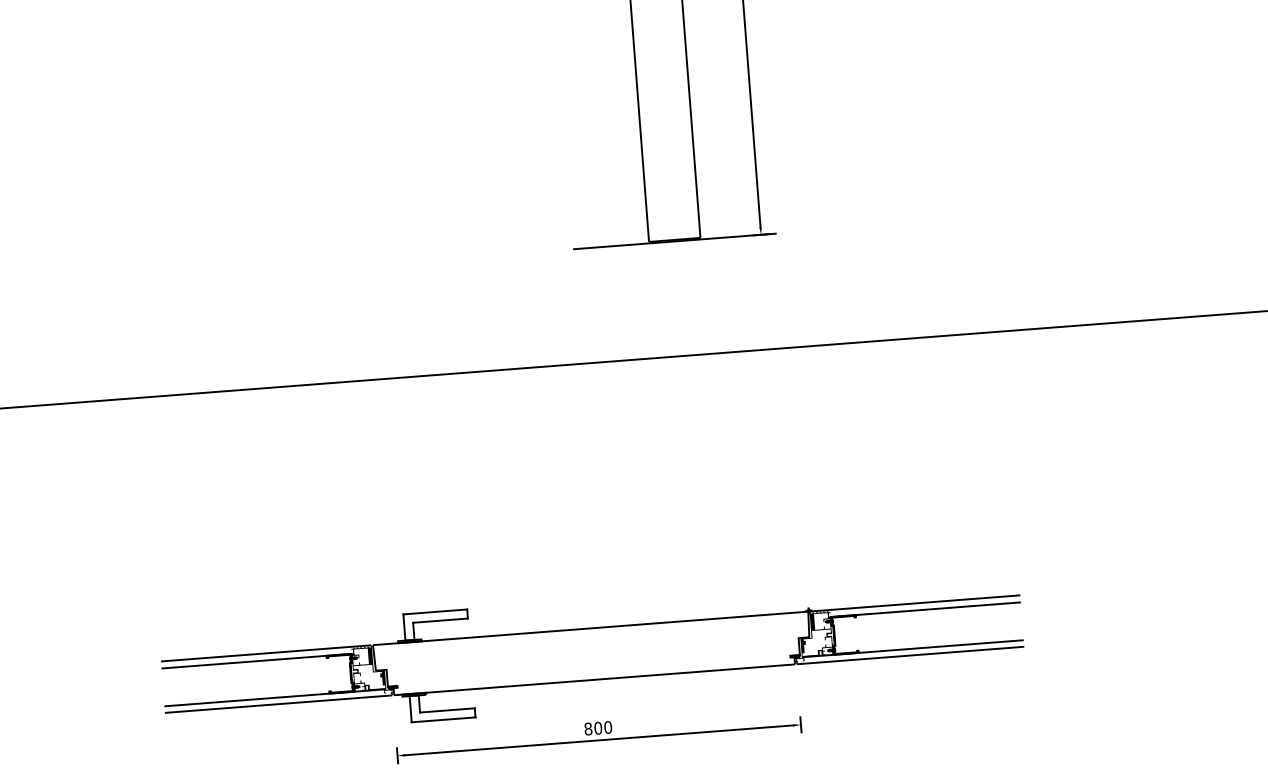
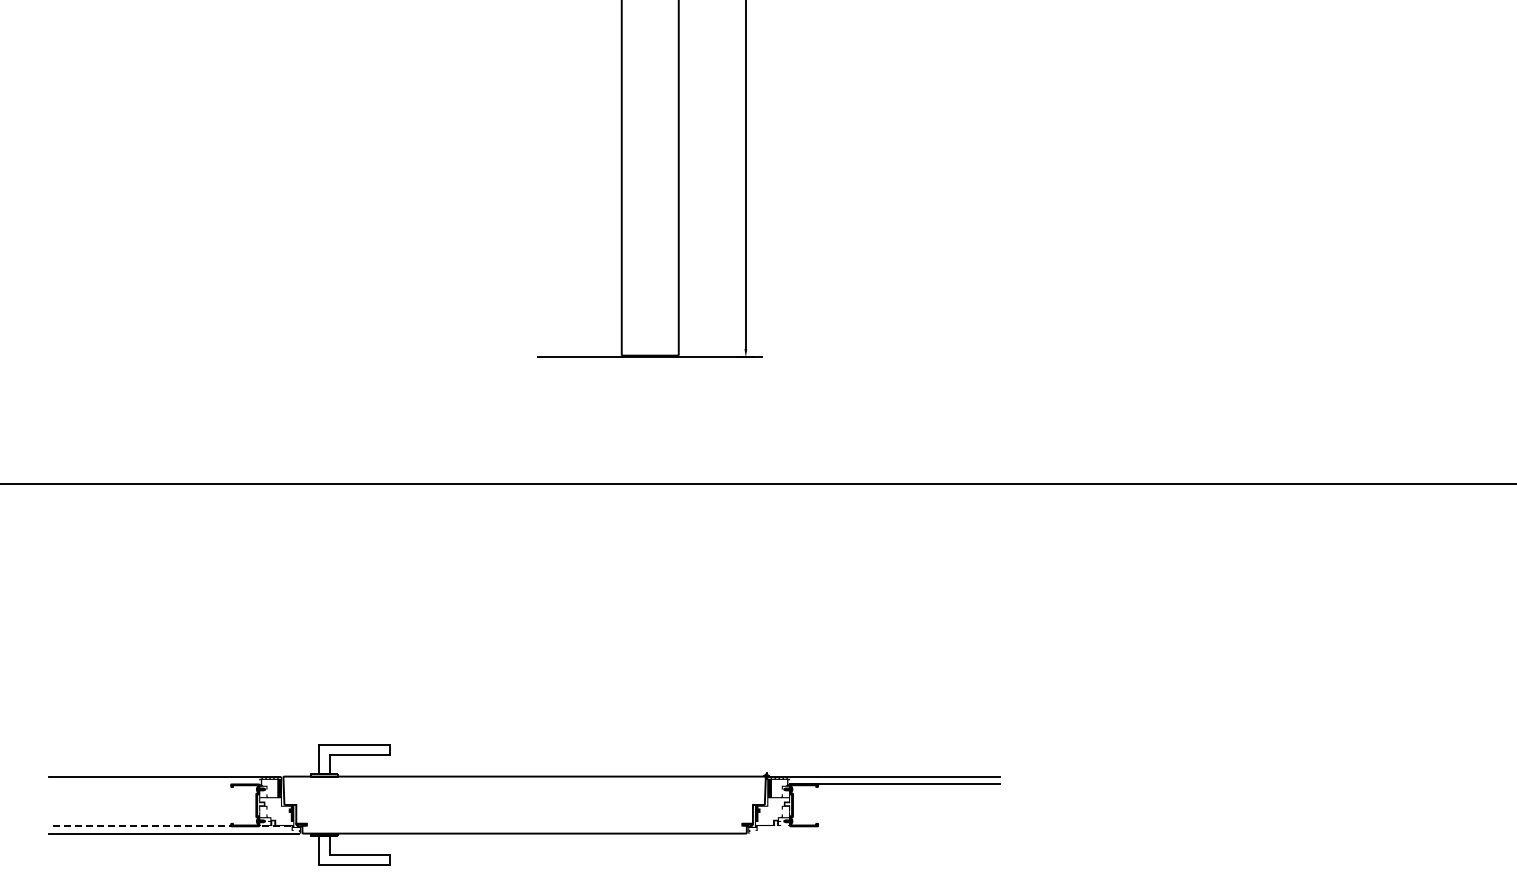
line: (913, 648) -> (878, 826), removed
line: (910, 655) -> (874, 833), removed
line: (257, 661) -> (154, 784), removed
line: (273, 698) -> (169, 826), solid -> dashed

